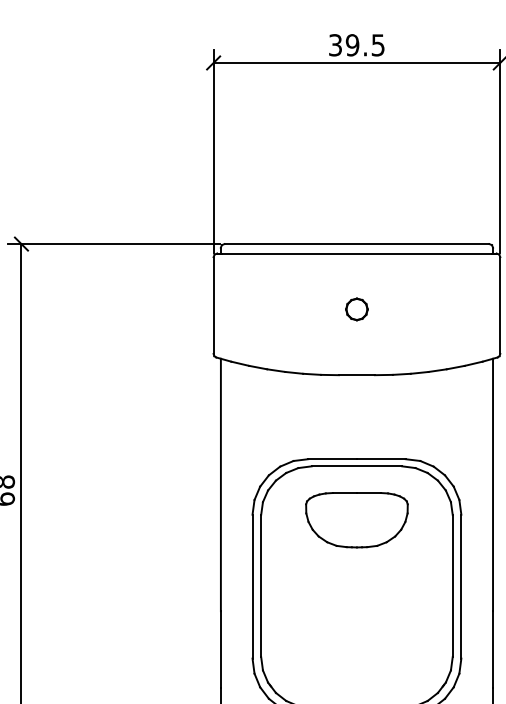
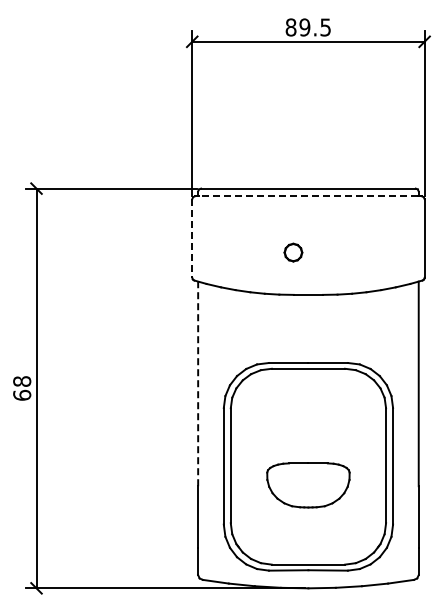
text: (334, 45) -> (290, 27), 39.5 -> 89.5
line: (355, 253) -> (307, 196), solid -> dashed
line: (213, 305) -> (192, 238), solid -> dashed
part: (357, 309) -> (293, 252), moved
line: (221, 484) -> (198, 383), solid -> dashed
part: (357, 520) -> (308, 485), moved

